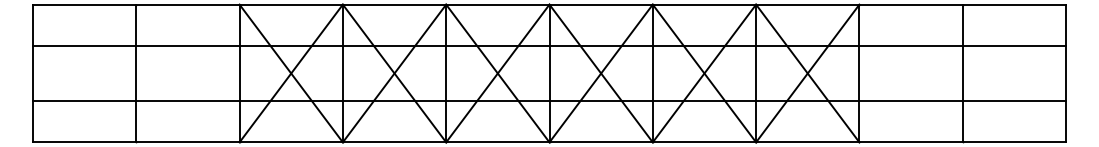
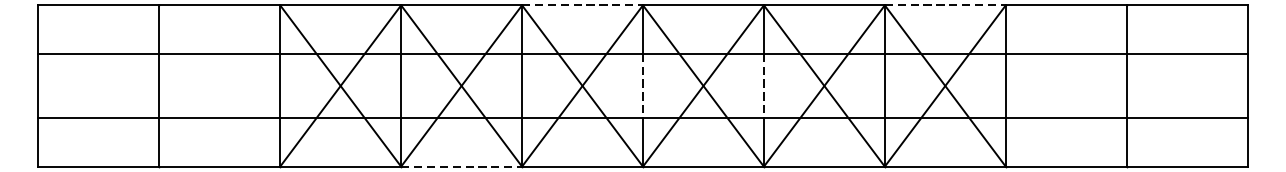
line: (497, 4) -> (582, 5), solid -> dashed
line: (807, 4) -> (945, 5), solid -> dashed
line: (549, 73) -> (643, 86), solid -> dashed
line: (652, 73) -> (763, 86), solid -> dashed
line: (394, 142) -> (461, 166), solid -> dashed

